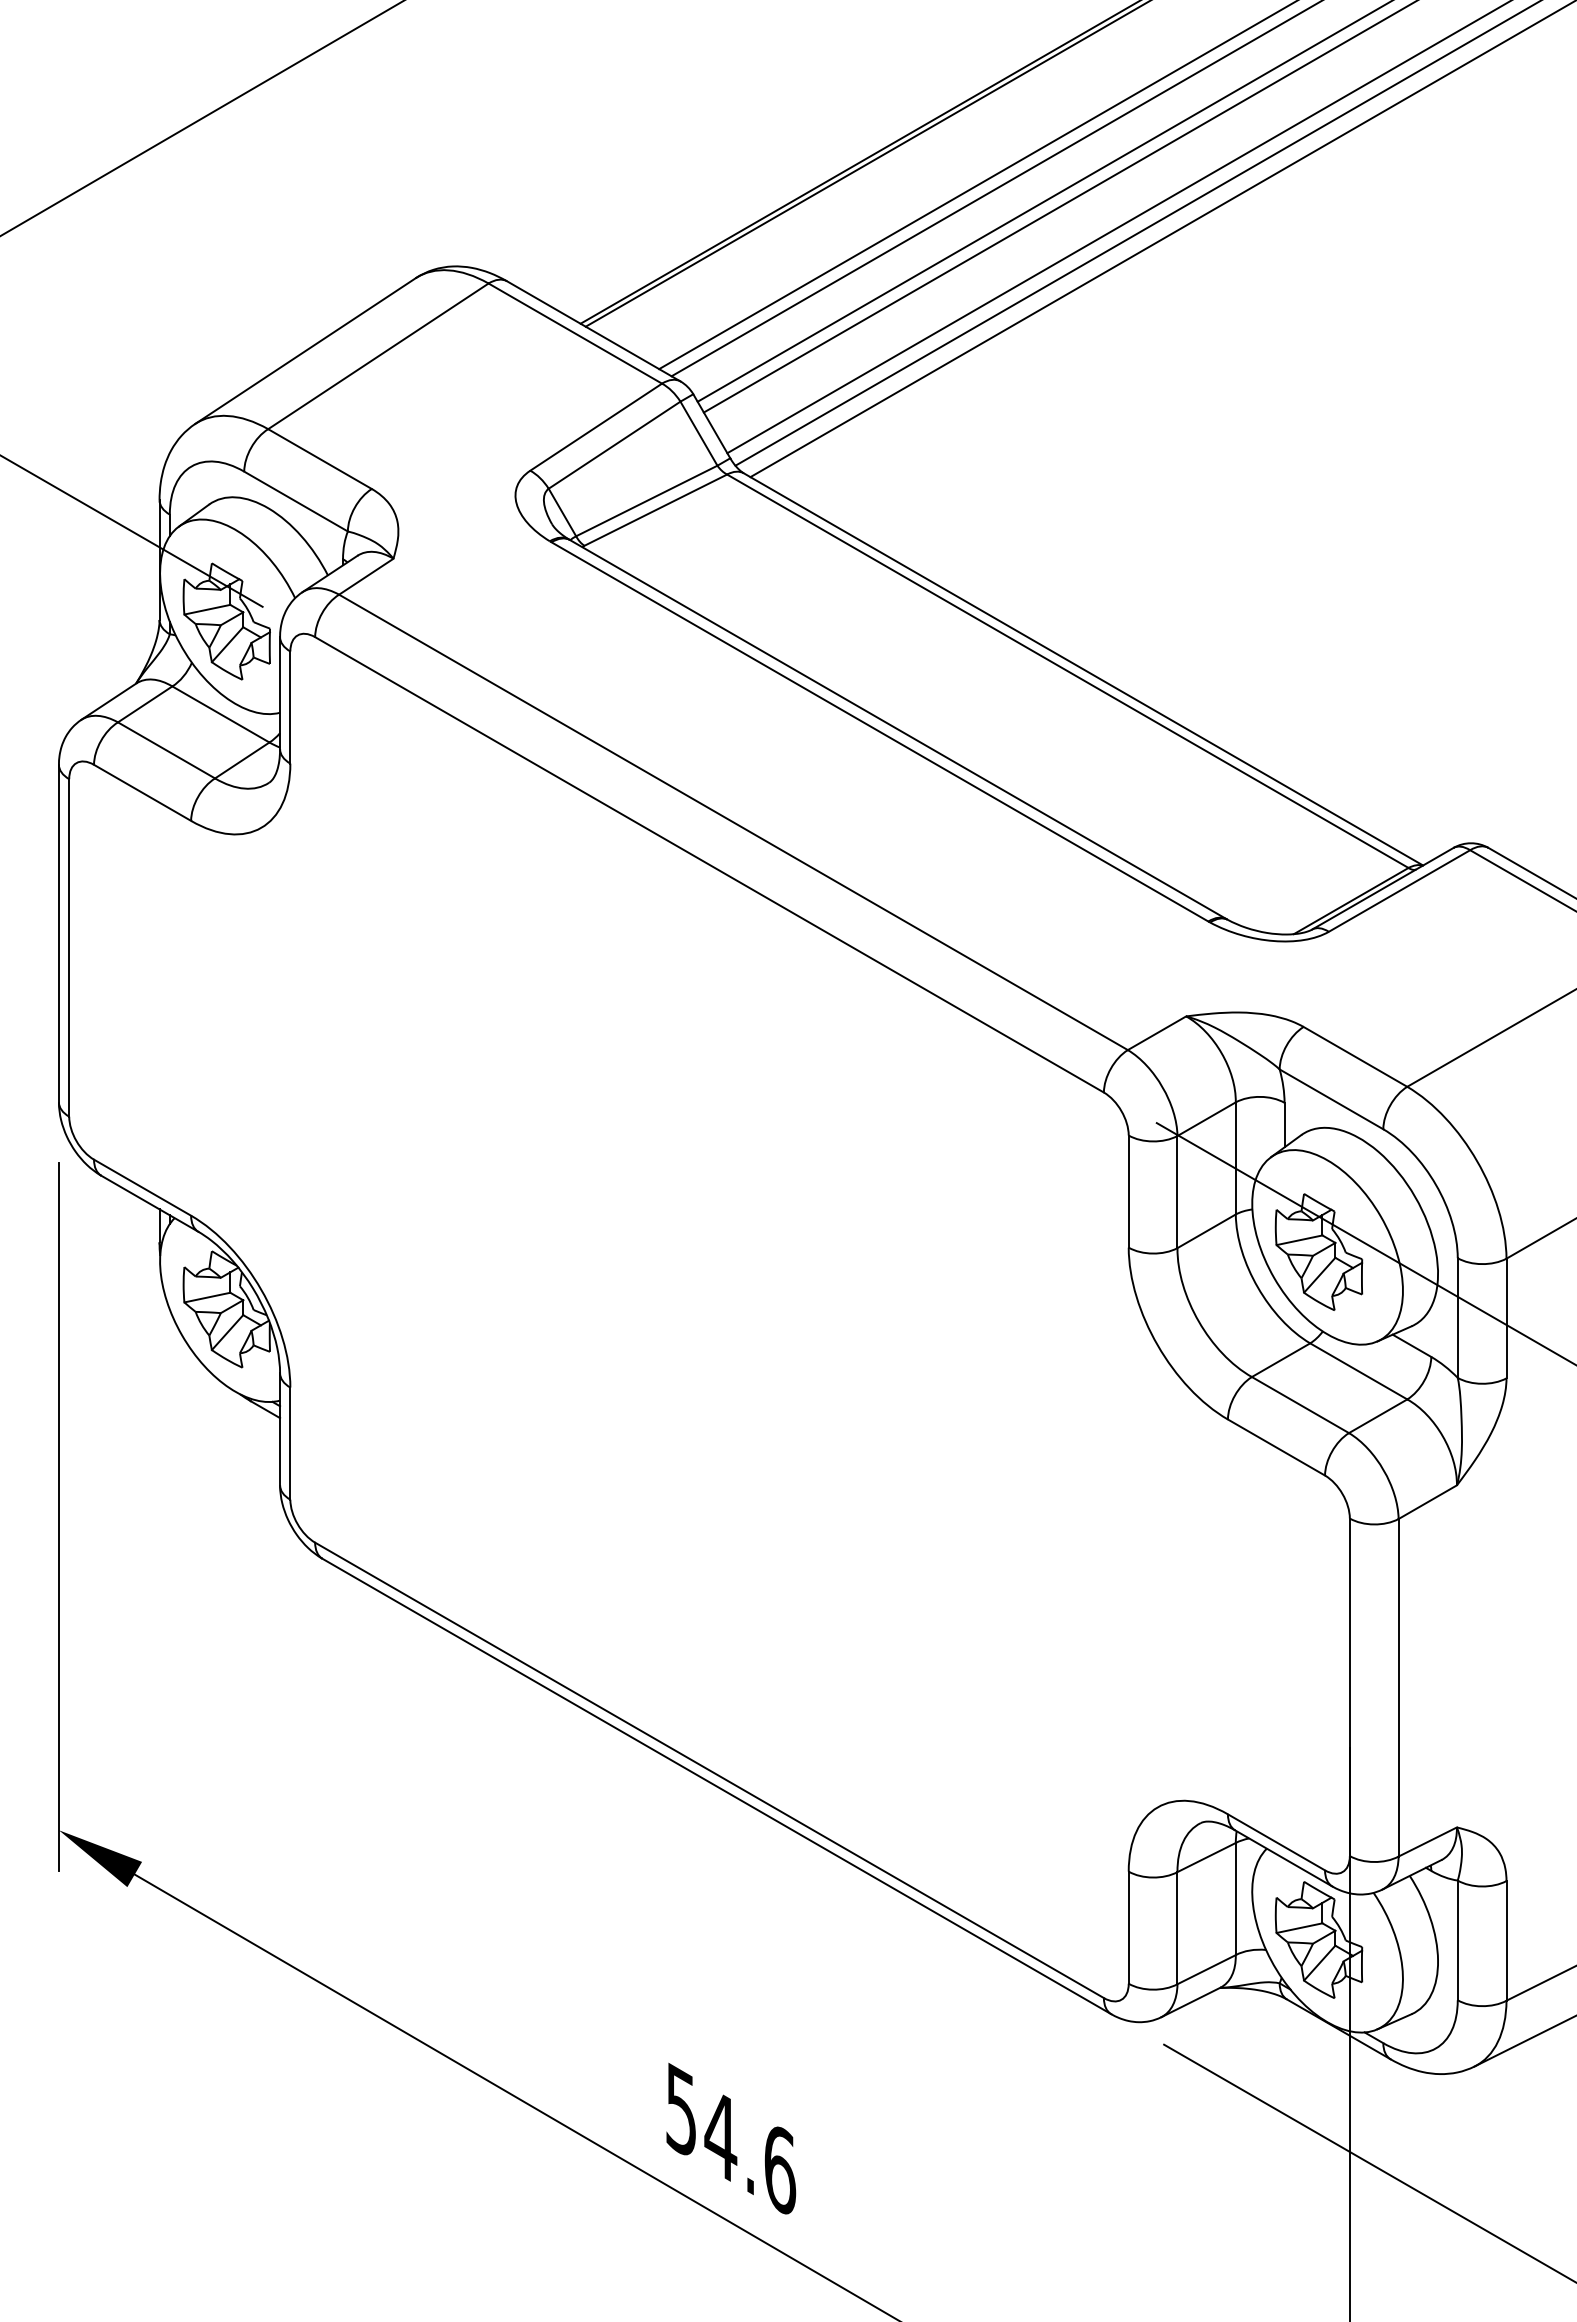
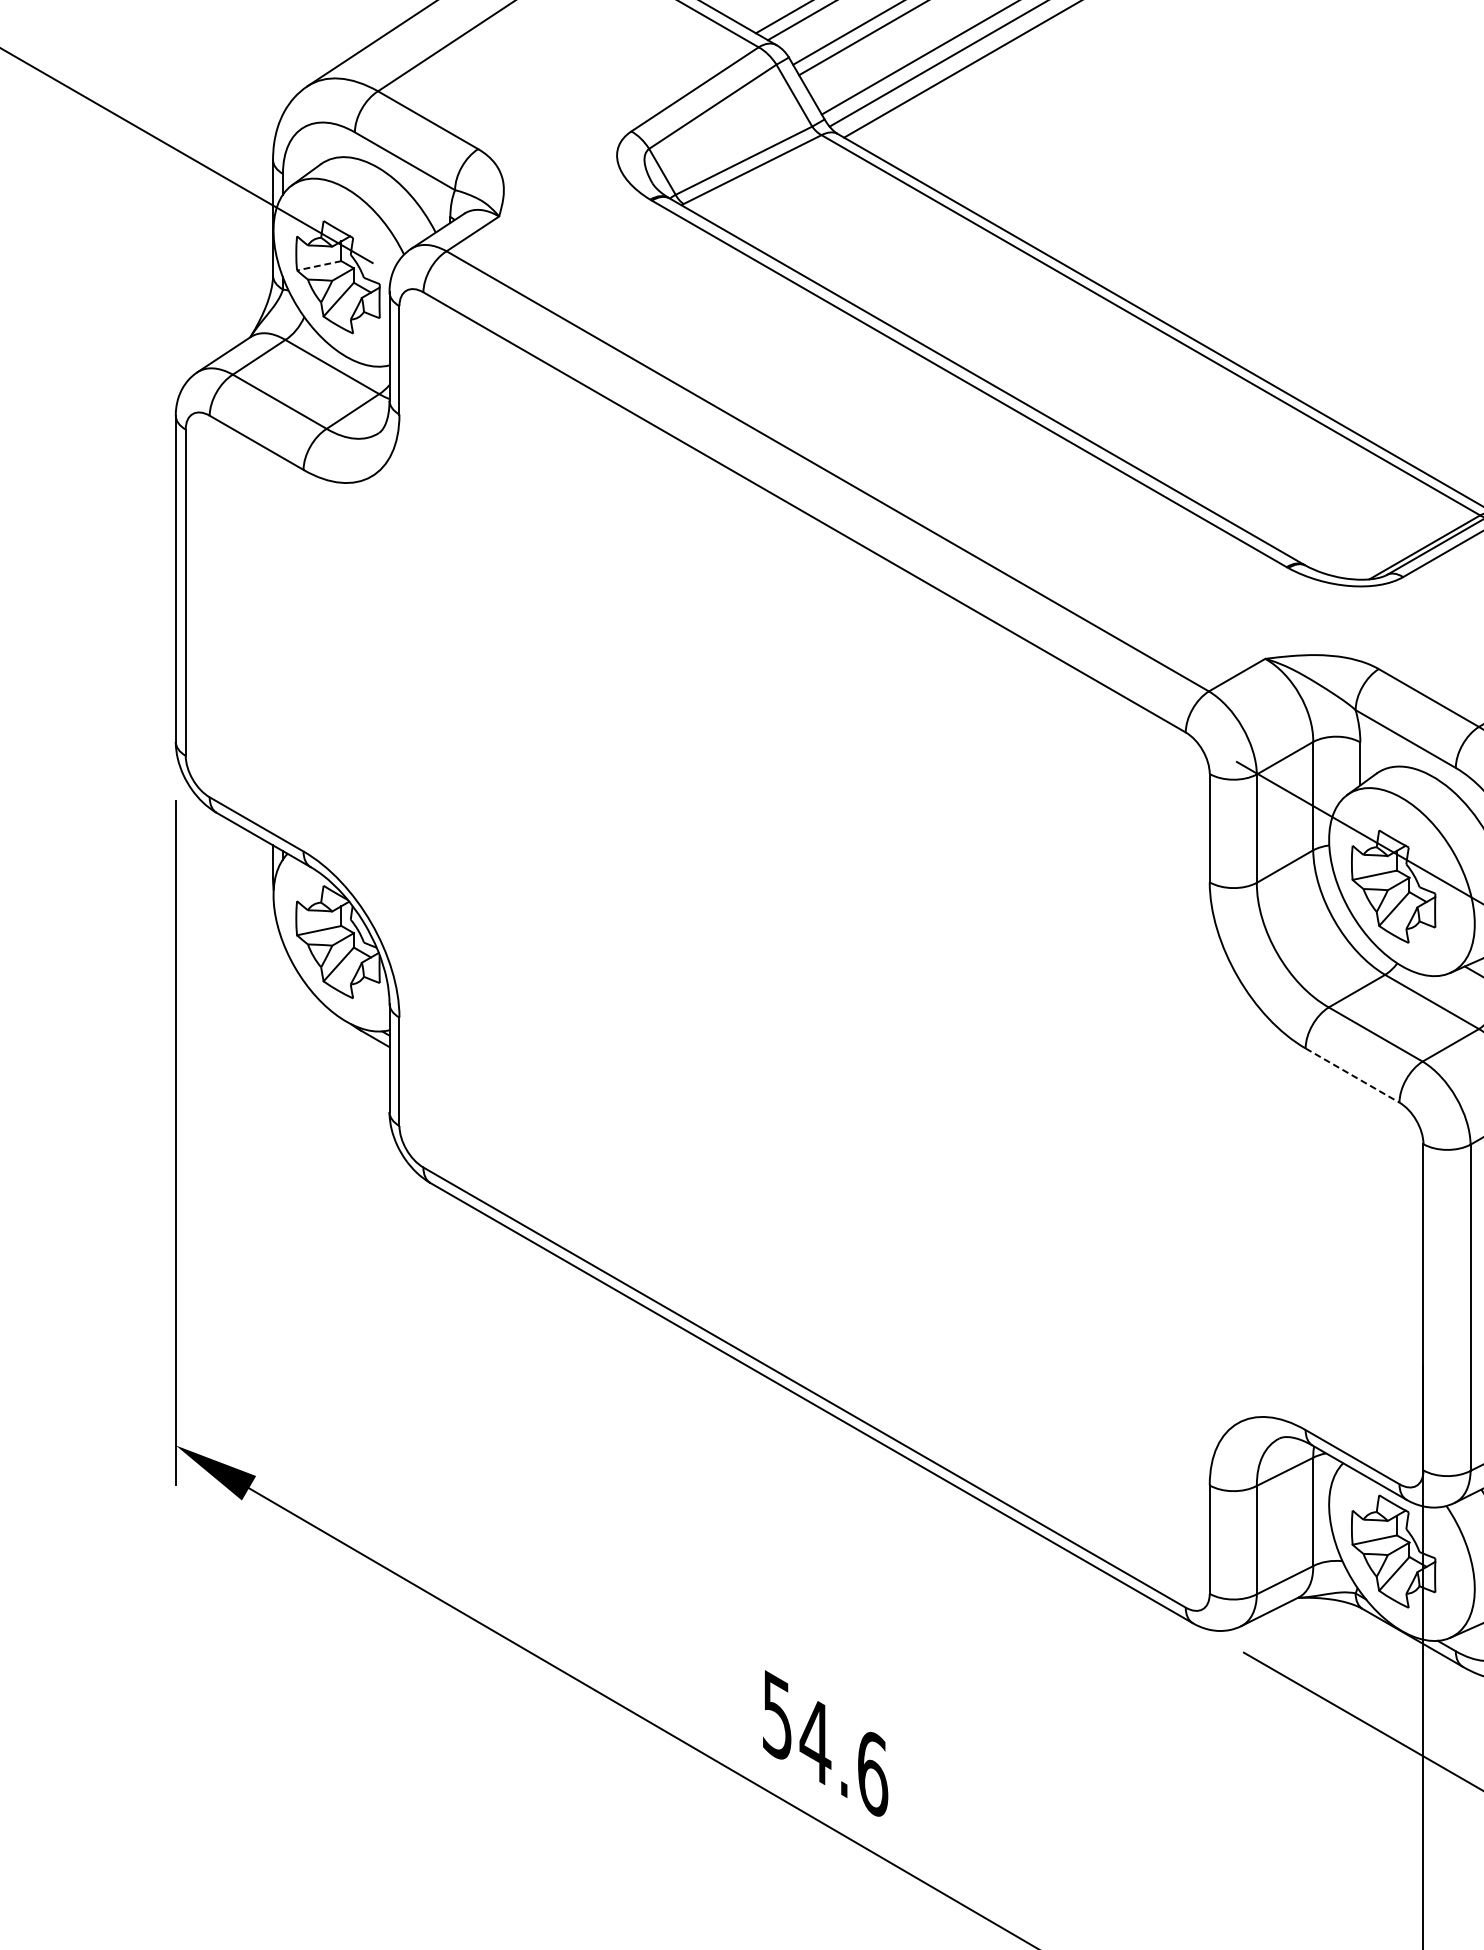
line: (206, 609) -> (318, 265), solid -> dashed
line: (1276, 1447) -> (1352, 1075), solid -> dashed

